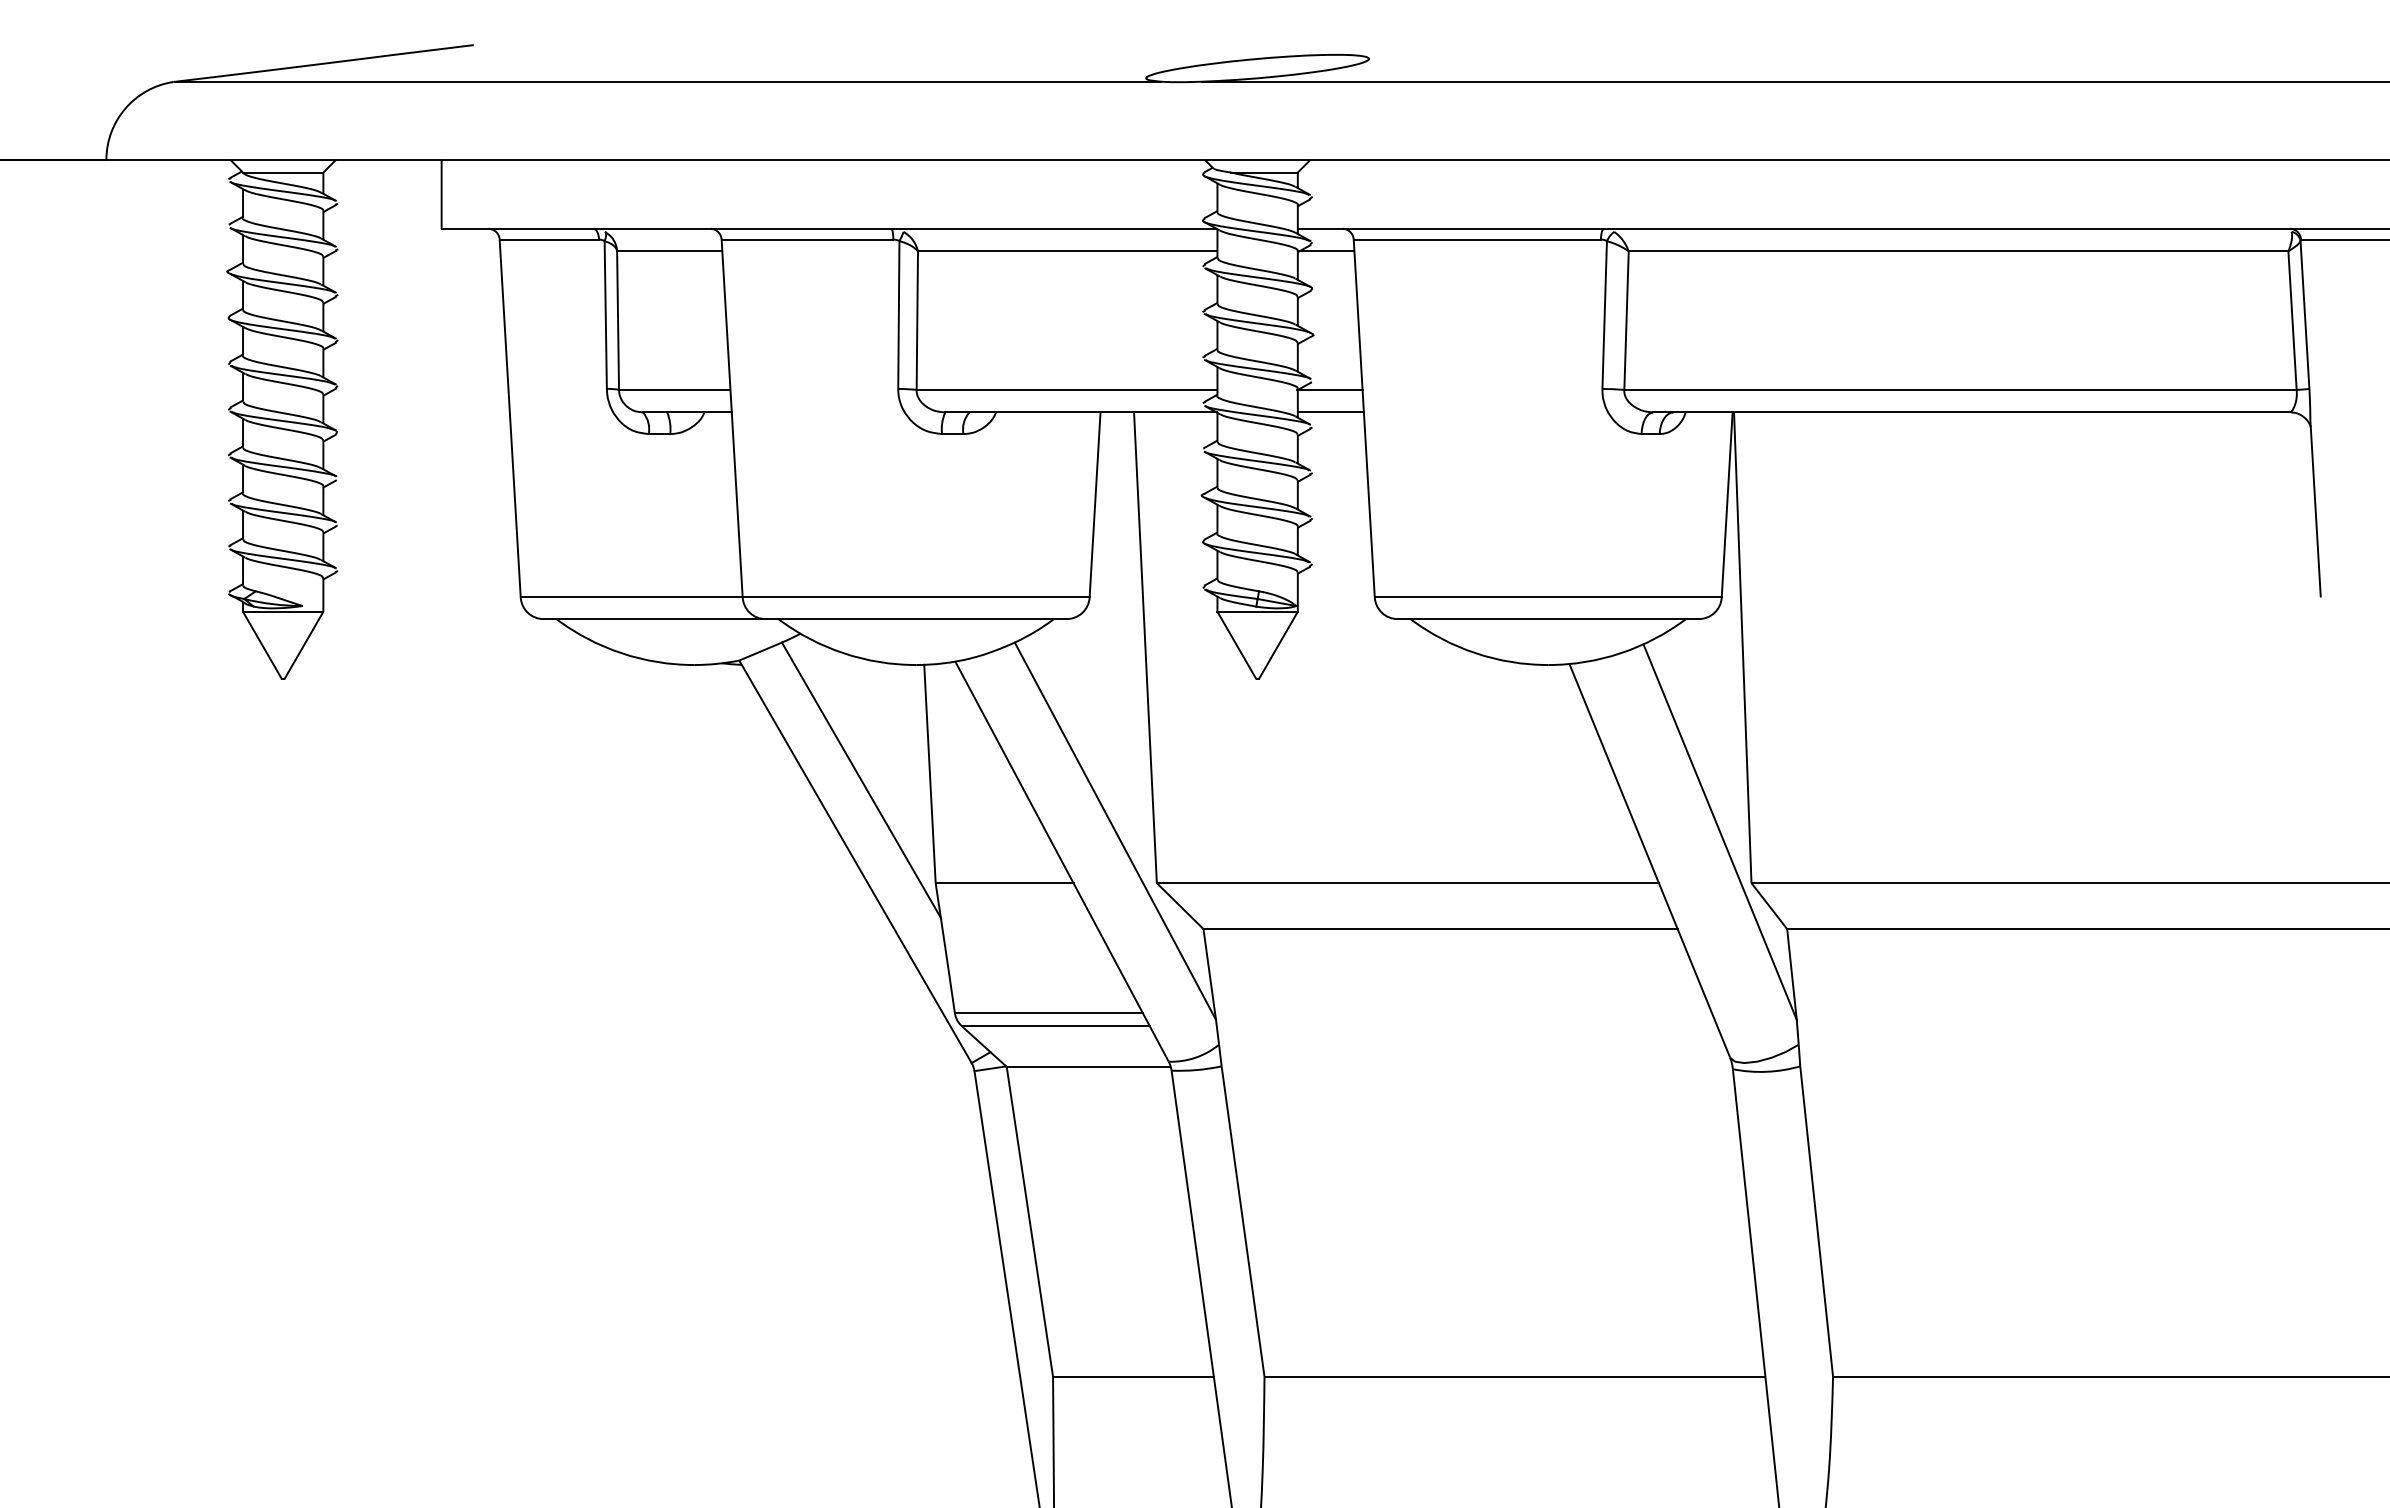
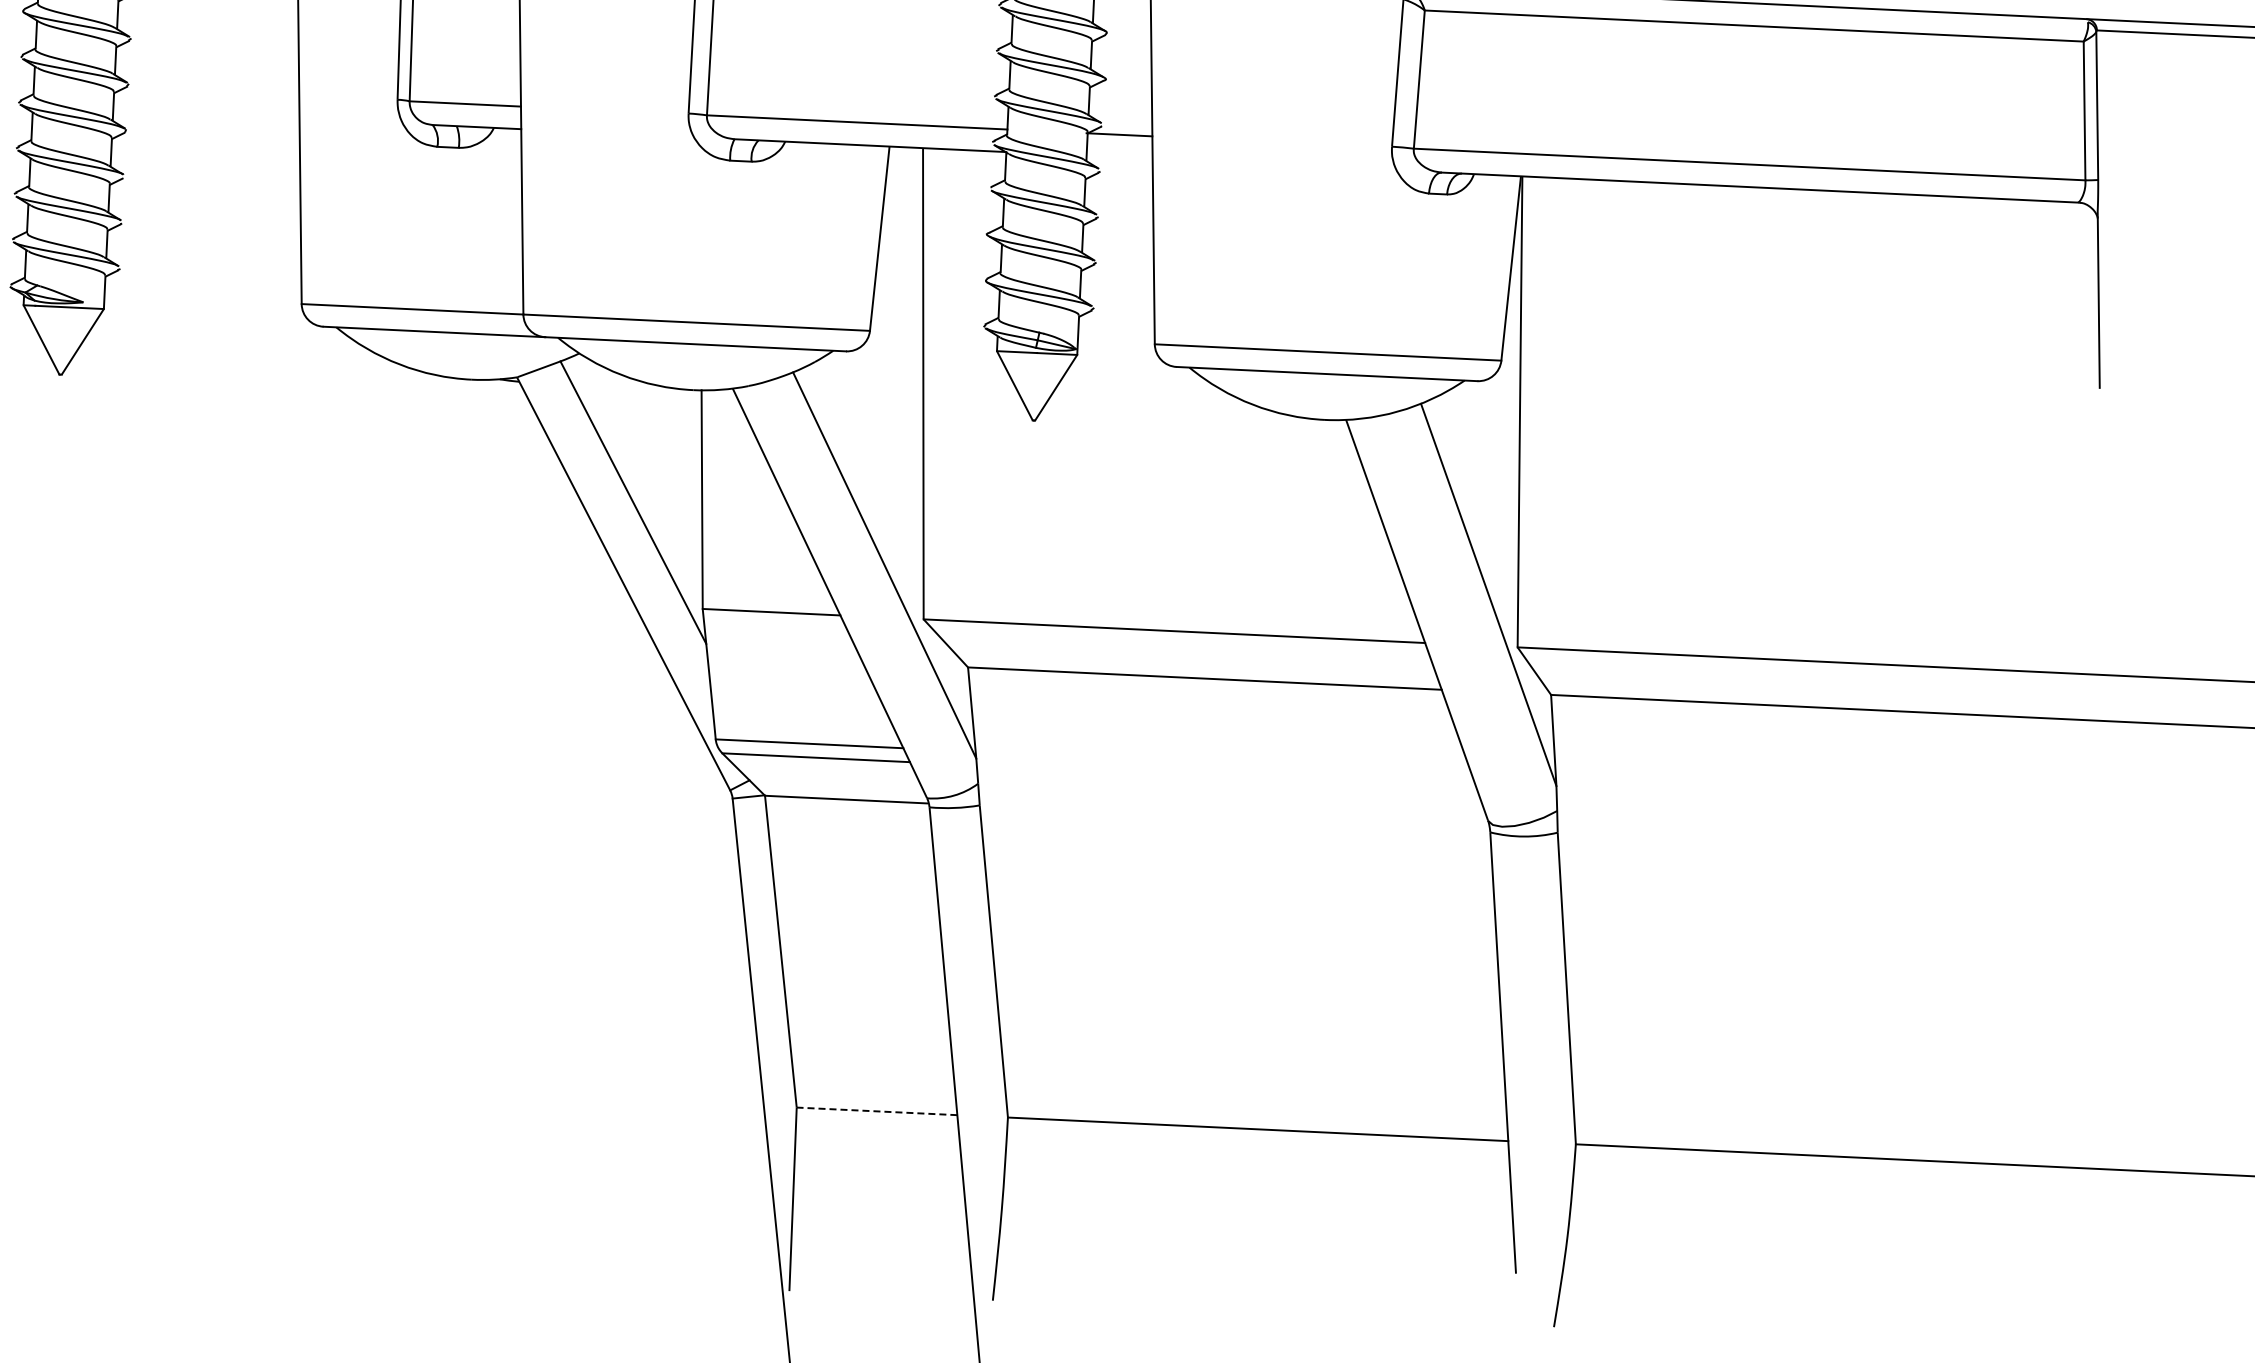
line: (1330, 412) -> (1119, 157), removed
line: (1132, 1376) -> (876, 1111), solid -> dashed

